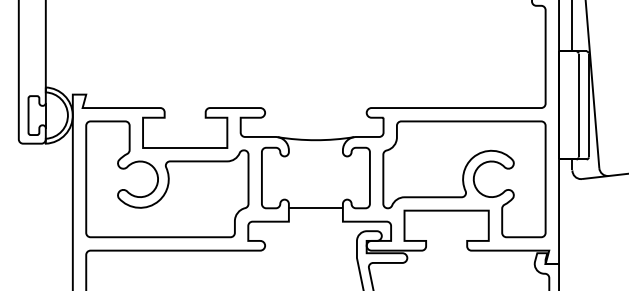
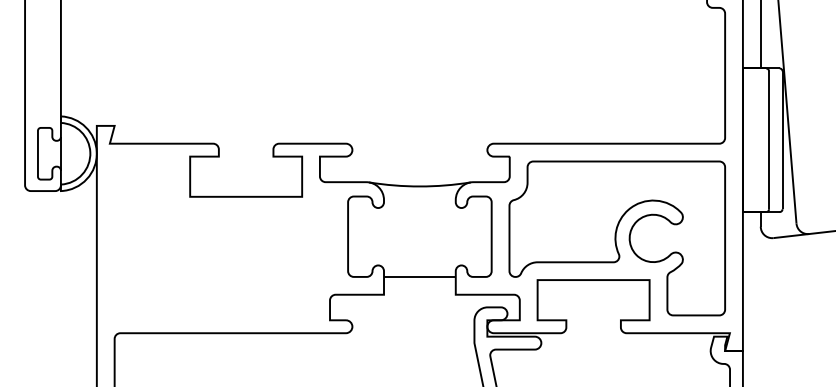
part: (167, 179) -> (222, 238), removed

